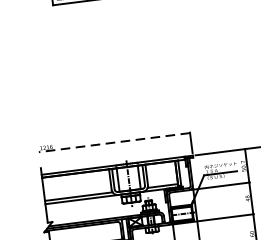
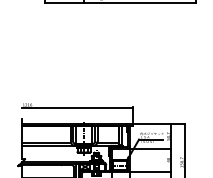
line: (114, 142) -> (77, 107), dashed -> solid

